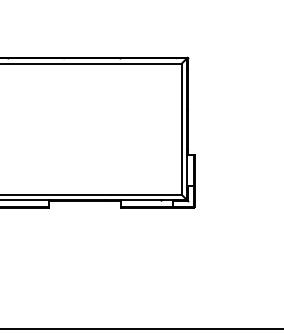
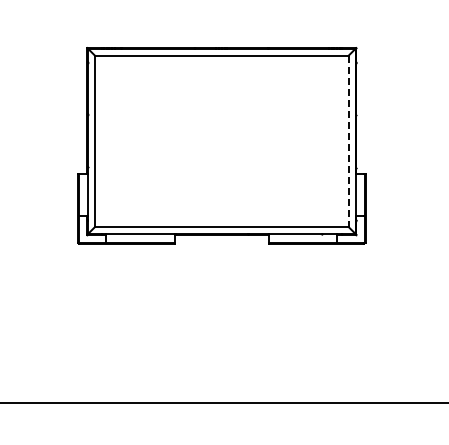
line: (181, 129) -> (348, 141), solid -> dashed

